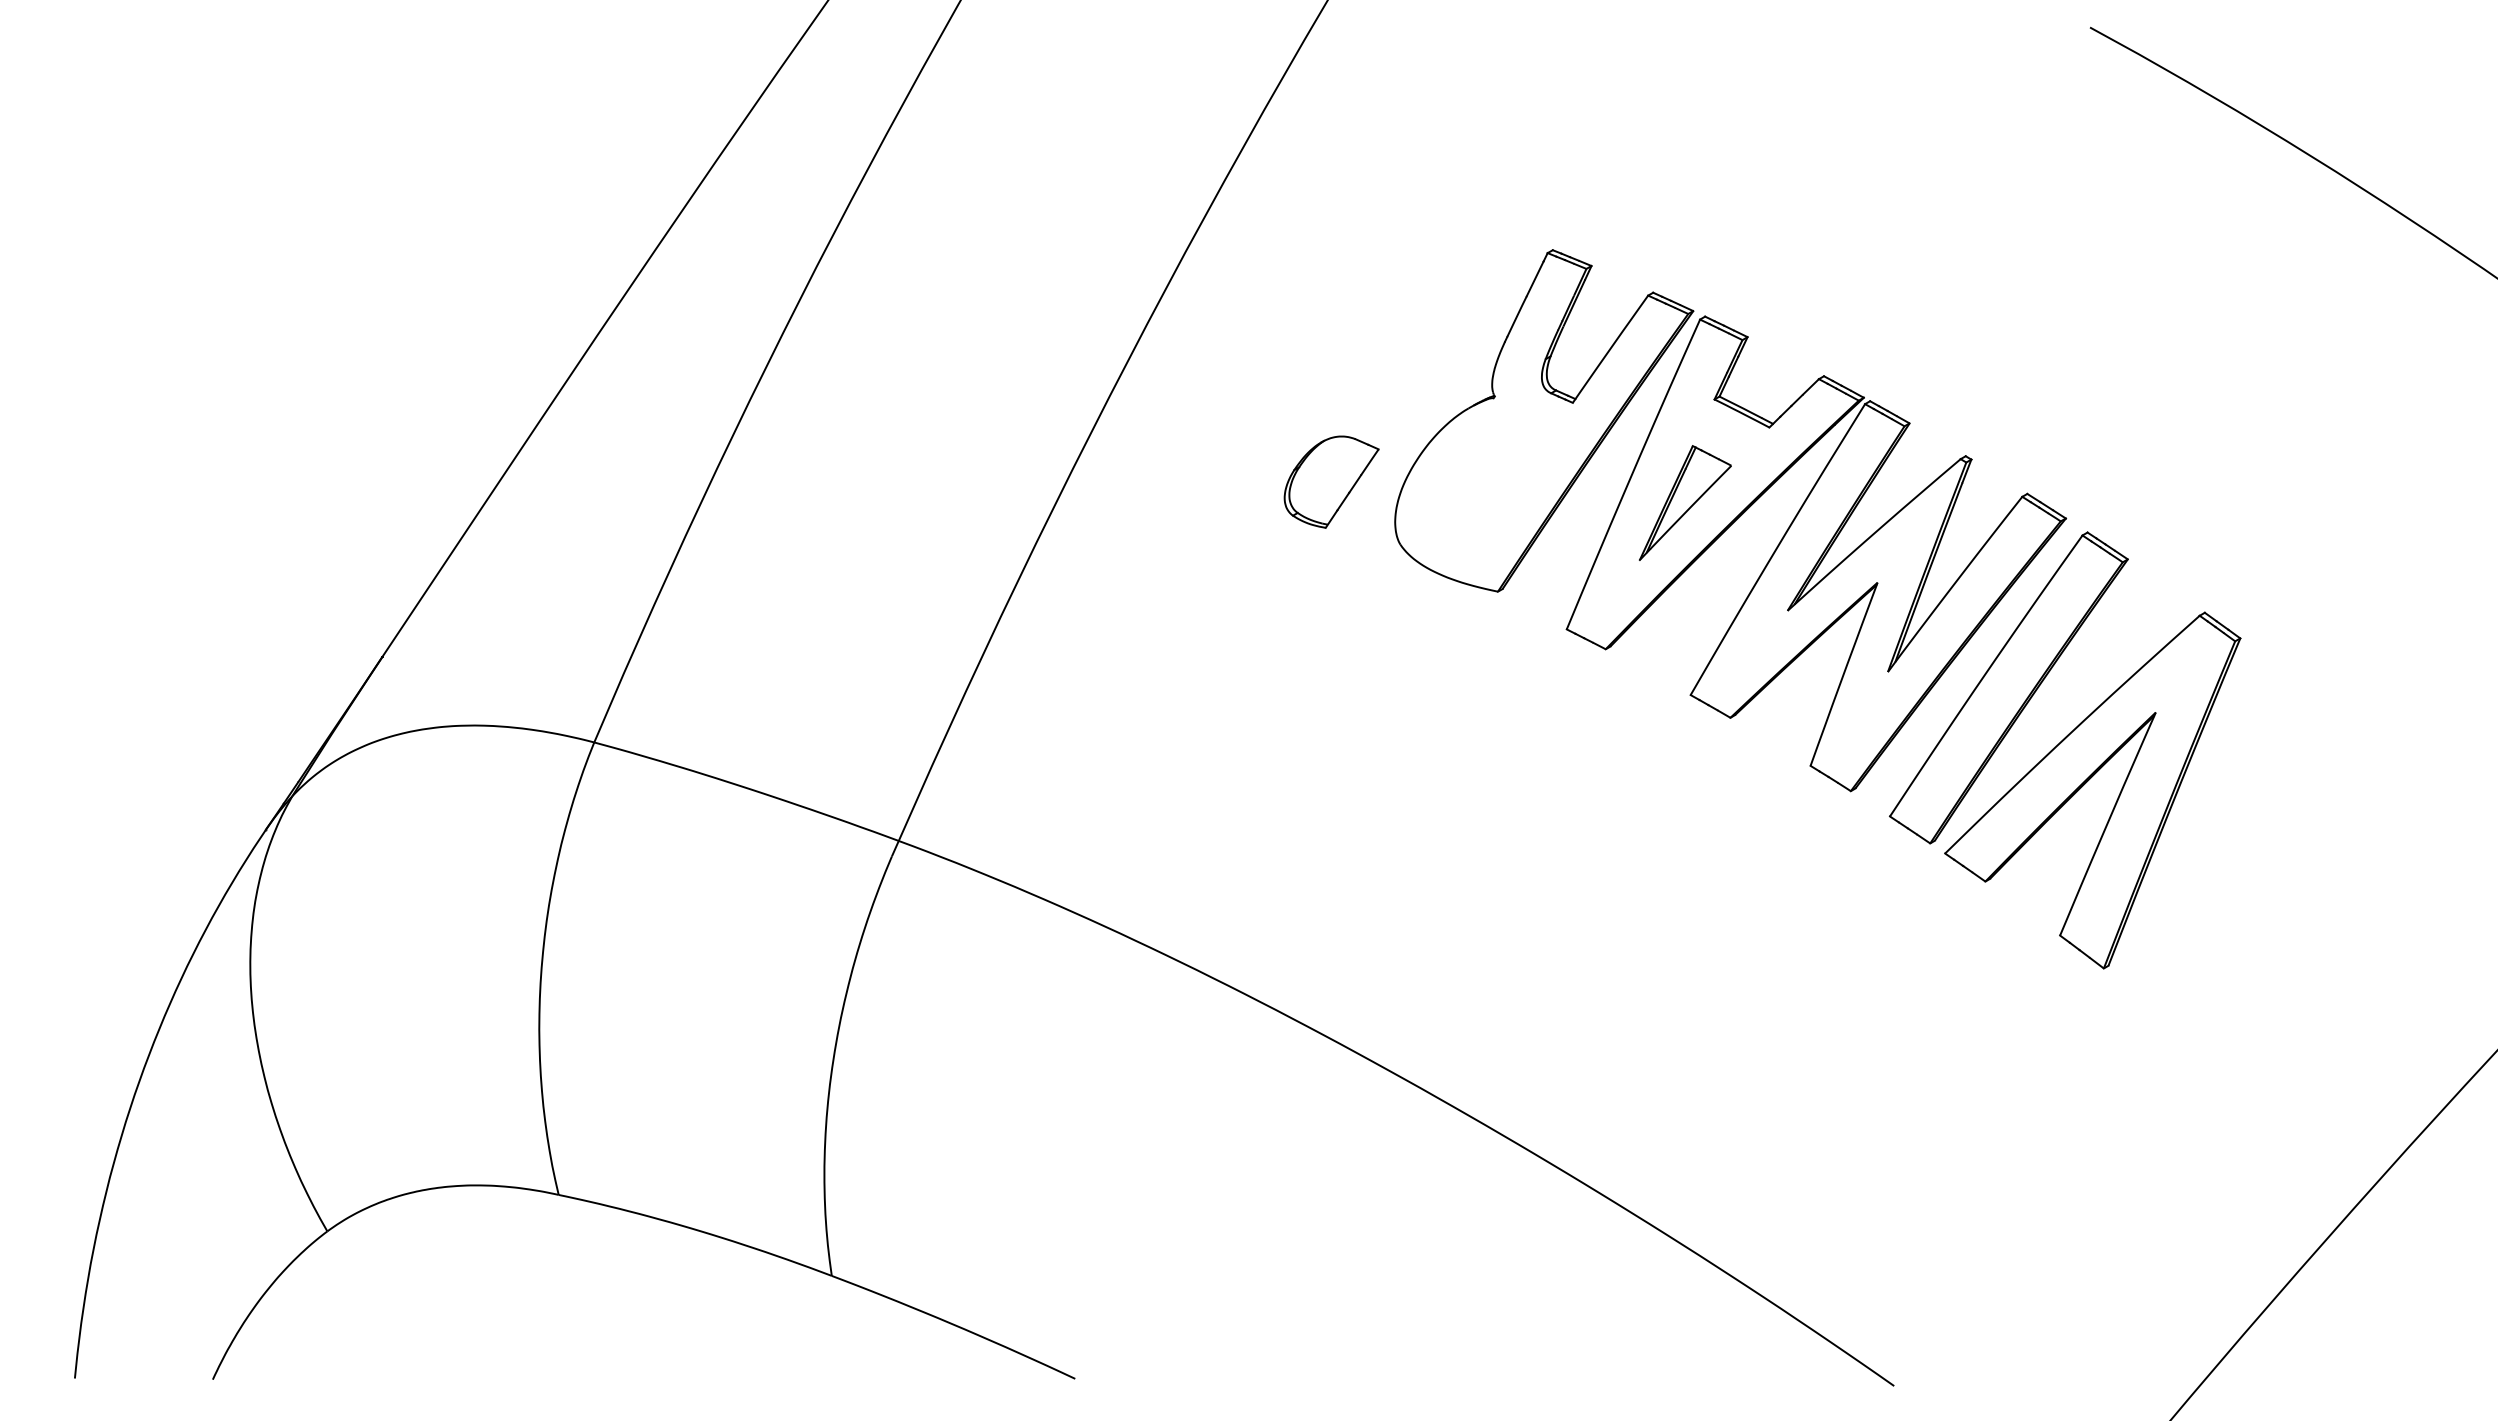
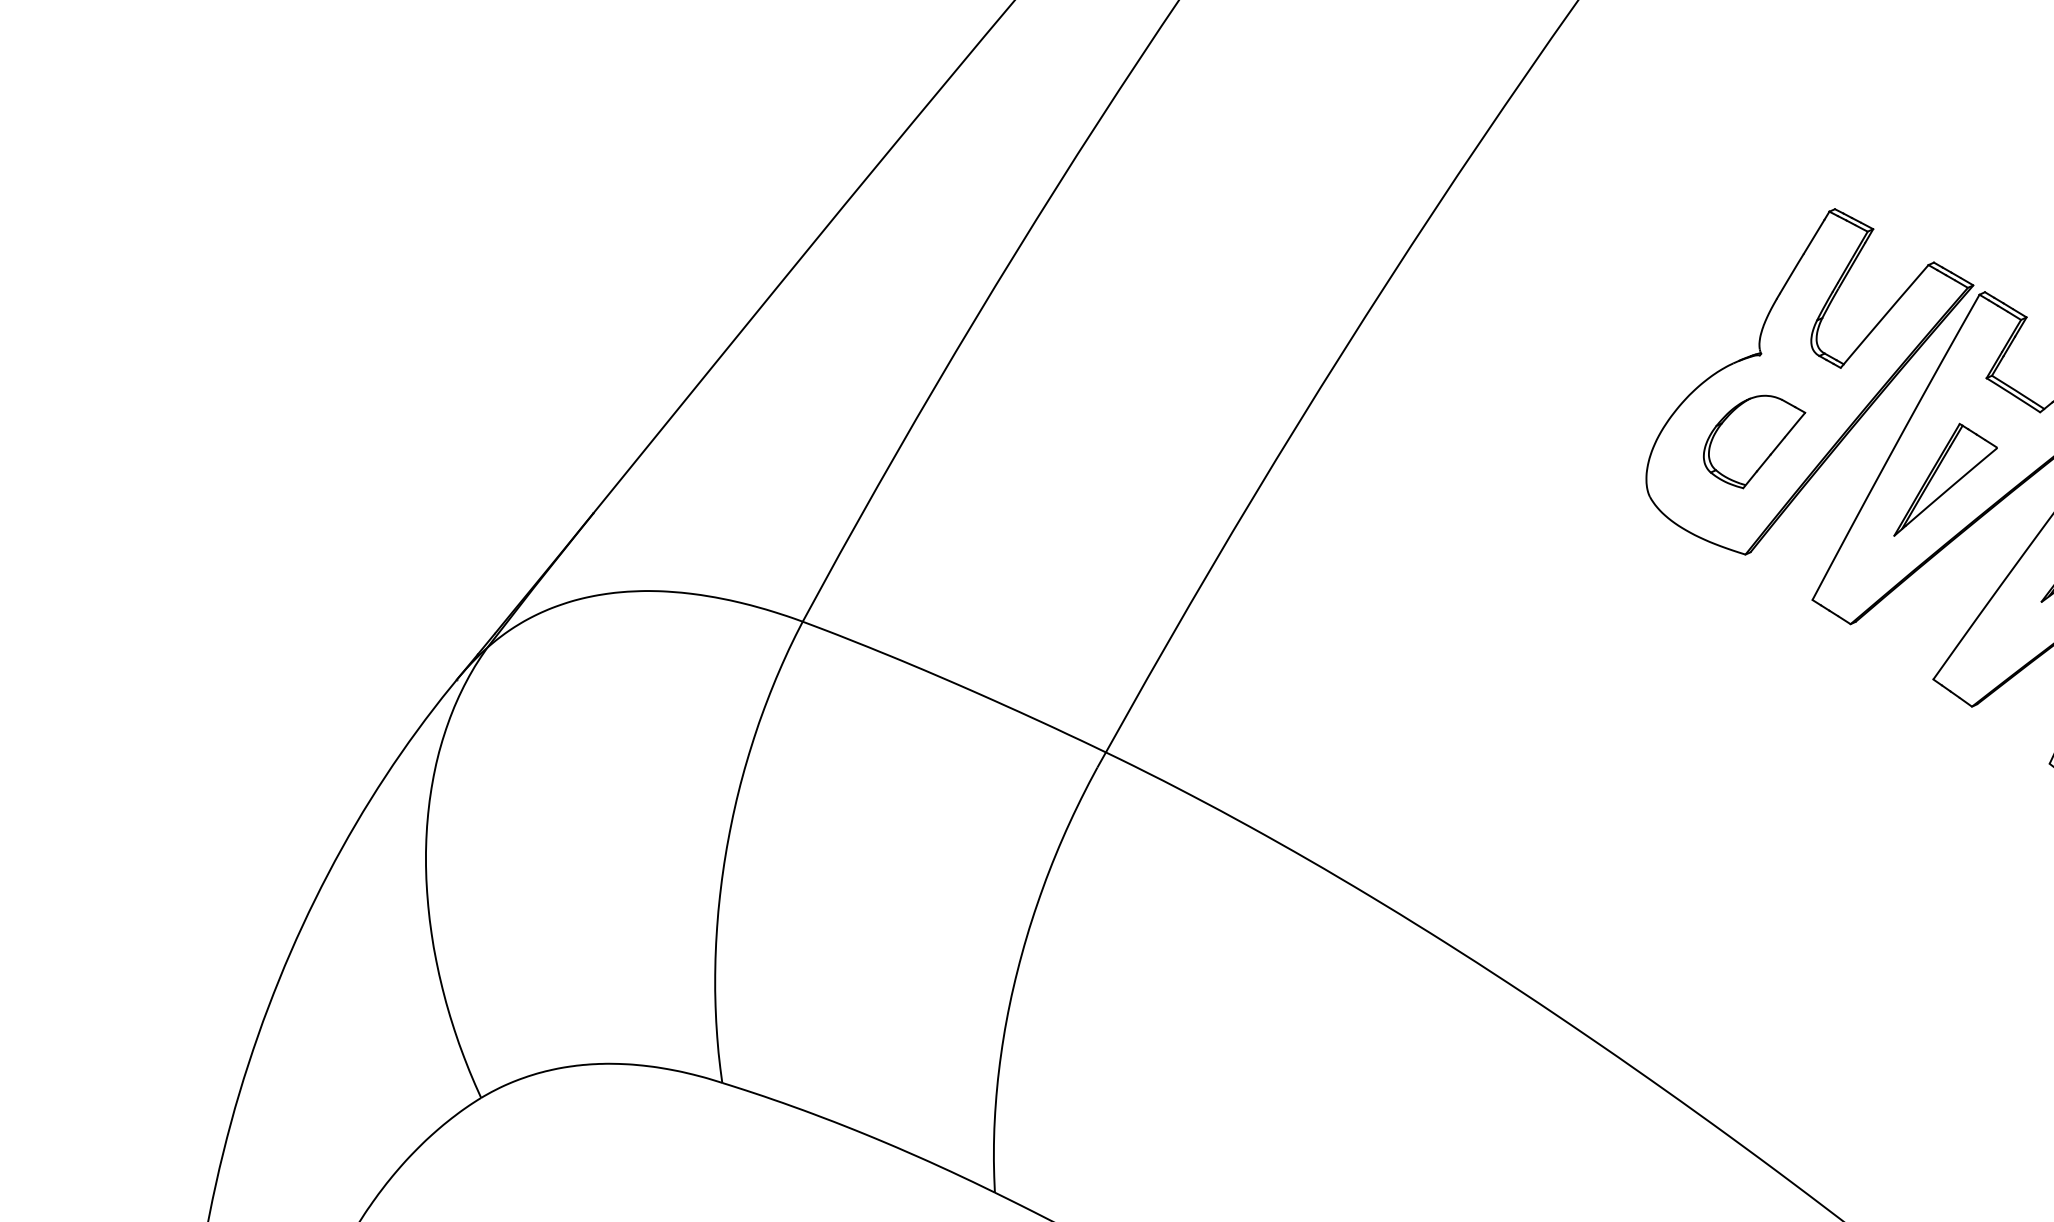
part: (1331, 481) -> (1753, 441), moved

